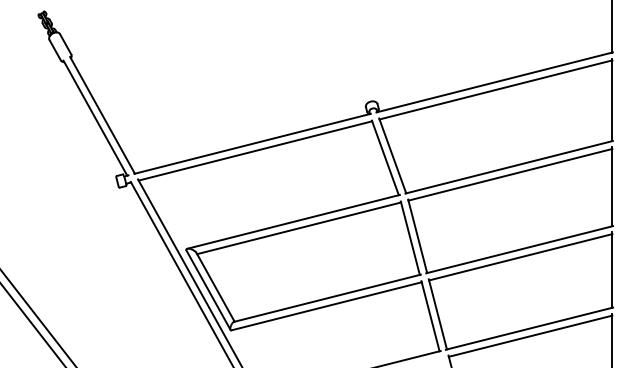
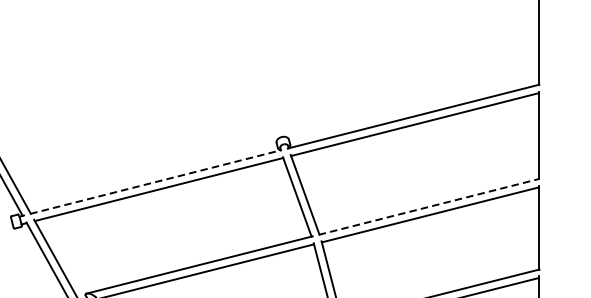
line: (252, 143) -> (155, 181), solid -> dashed
line: (509, 167) -> (429, 207), solid -> dashed

